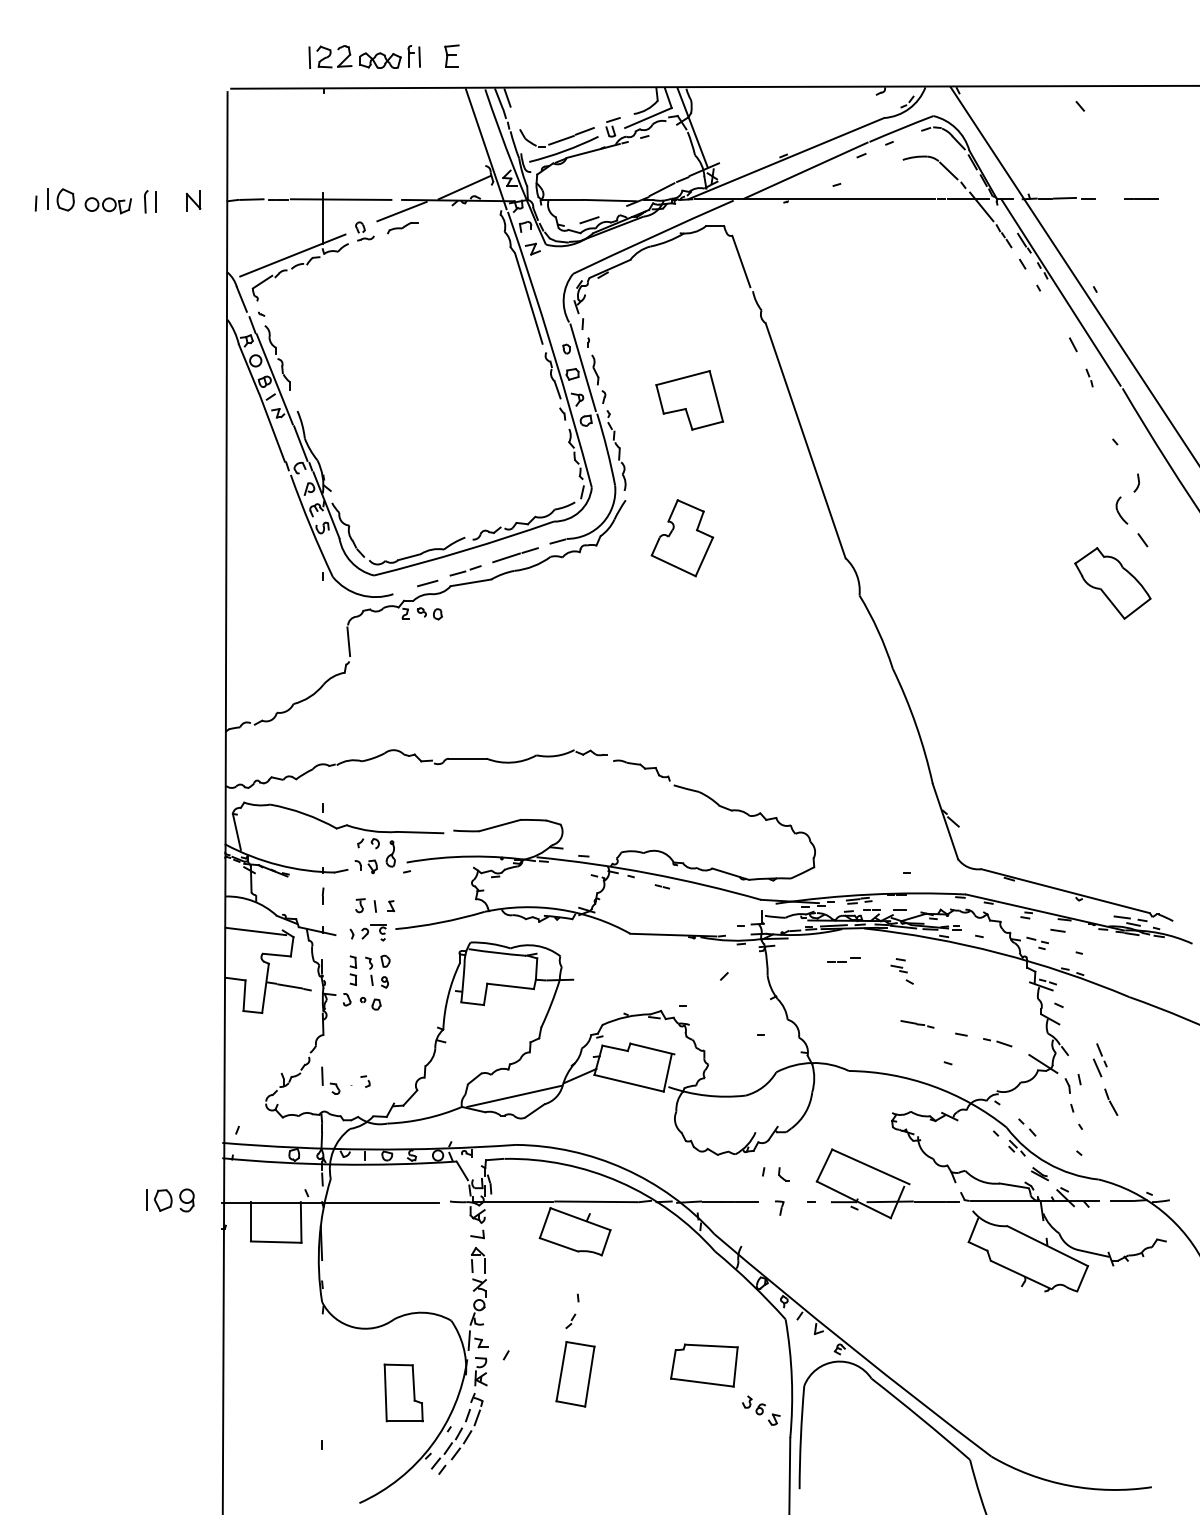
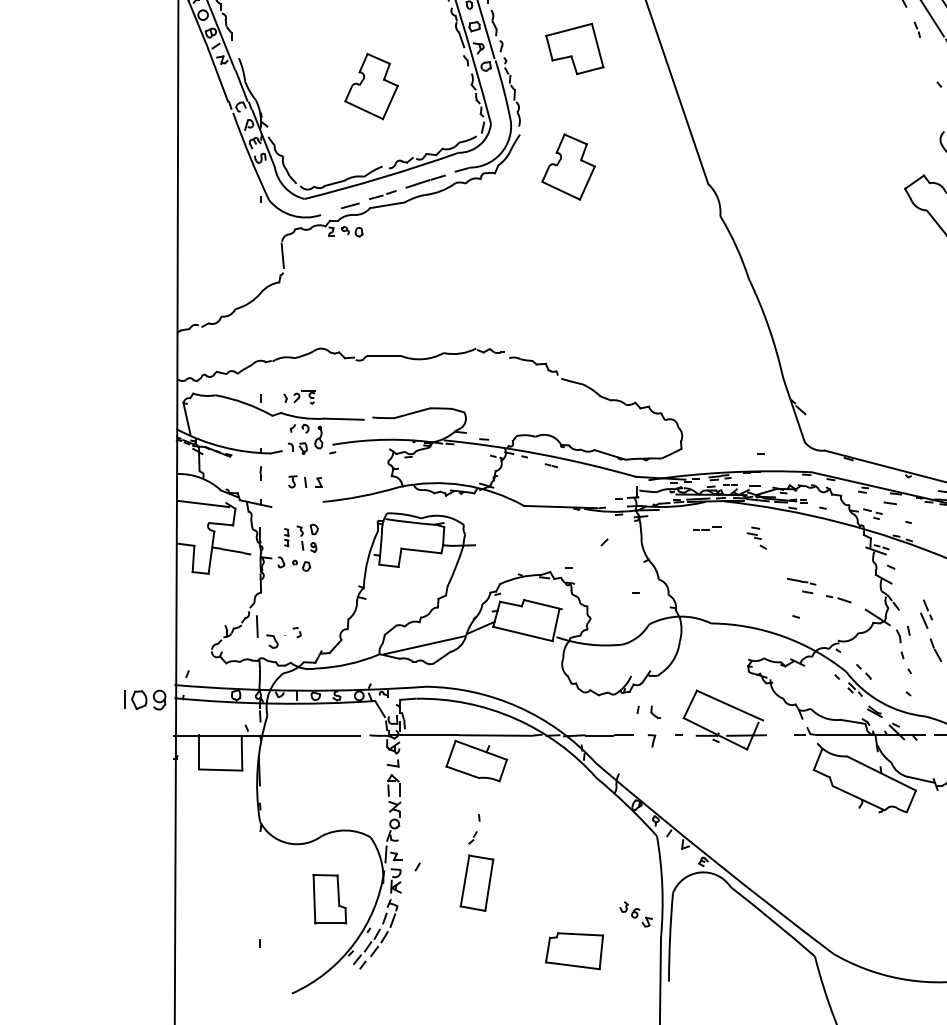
part: (452, 444) -> (371, 86), added
part: (367, 932) -> (298, 396), moved
part: (353, 970) -> (286, 537), size x0.7
line: (917, 1024) -> (801, 581), moved
part: (330, 1080) -> (267, 631), size x1.4
part: (170, 1200) -> (145, 700), moved
line: (929, 1201) -> (780, 735), removed
part: (704, 1365) -> (574, 951), moved

